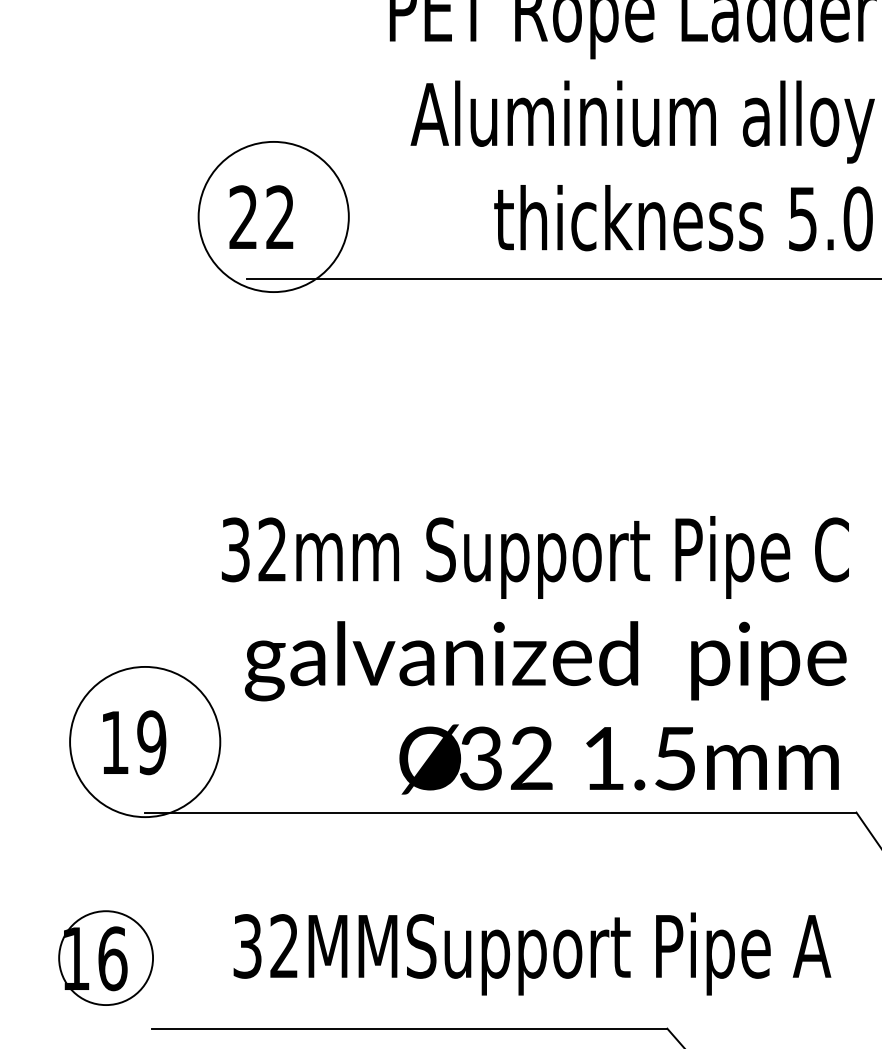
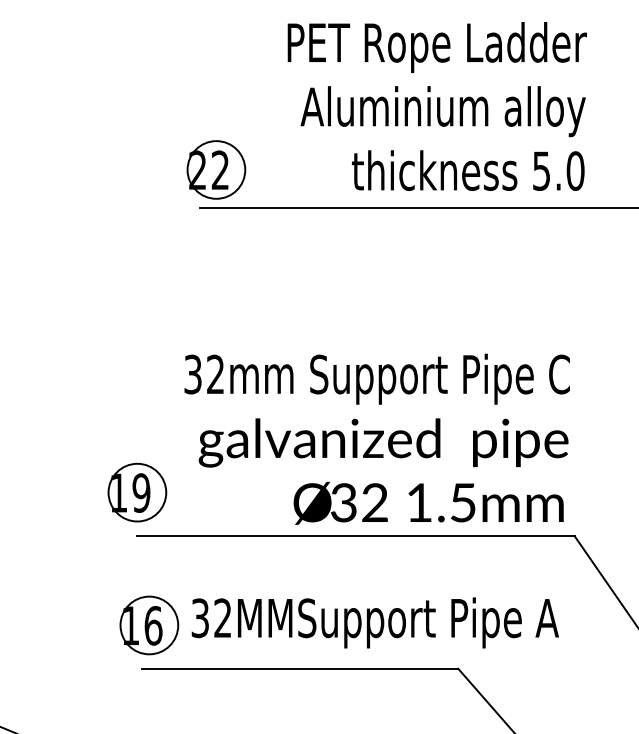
circle: (273, 216) -> (216, 169), size x0.62
circle: (145, 741) -> (137, 492), size x0.62
part: (106, 958) -> (149, 625), moved

